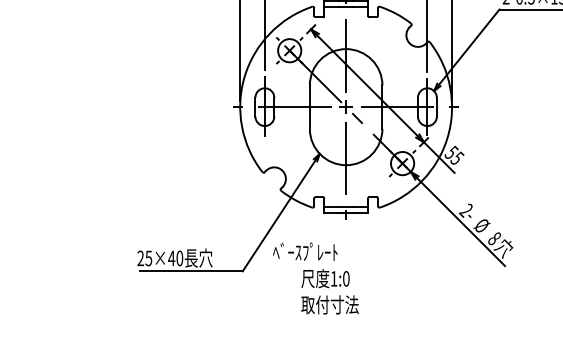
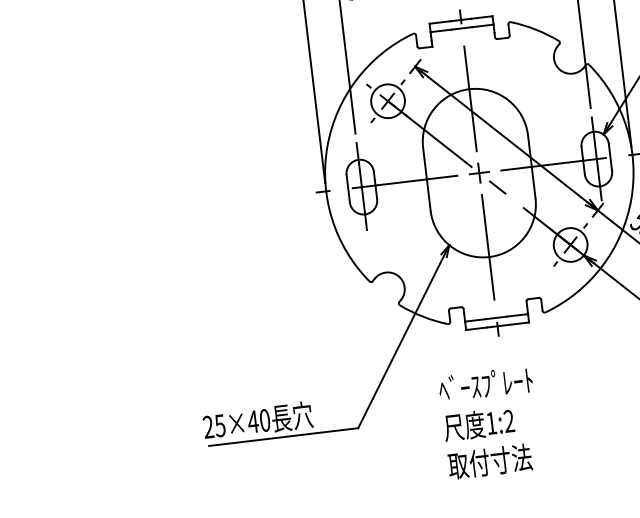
text: (305, 251) -> (485, 383), moved
text: (346, 278) -> (509, 420), 1:0 -> 1:2

